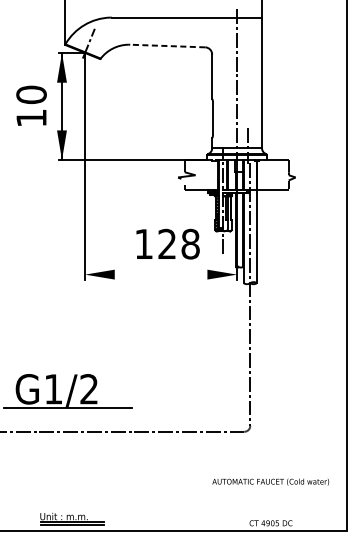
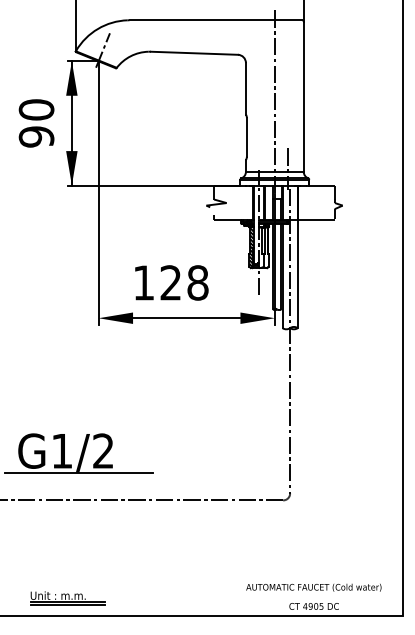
line: (167, 46) -> (194, 53), dashed -> solid
text: (31, 117) -> (36, 136), 10 -> 90
text: (167, 243) -> (171, 282), moved
line: (160, 274) -> (186, 318), added
text: (270, 481) -> (313, 587), moved
part: (72, 519) -> (67, 598), moved

